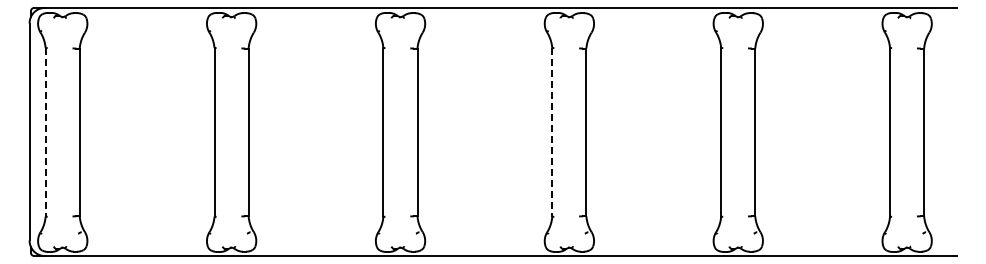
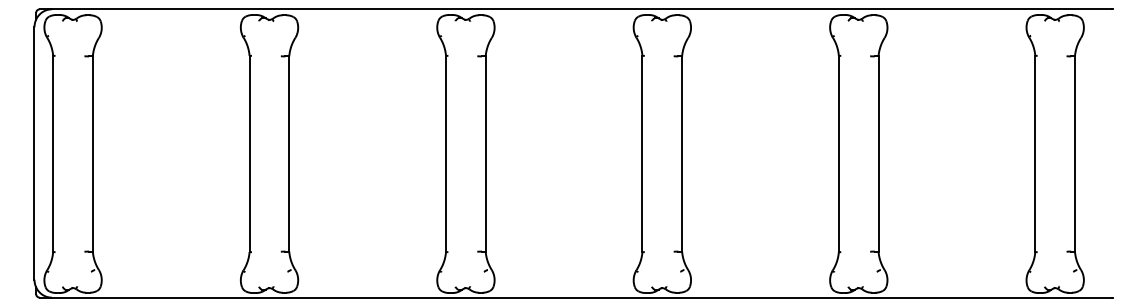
line: (45, 132) -> (53, 154), dashed -> solid
line: (552, 132) -> (642, 154), dashed -> solid

